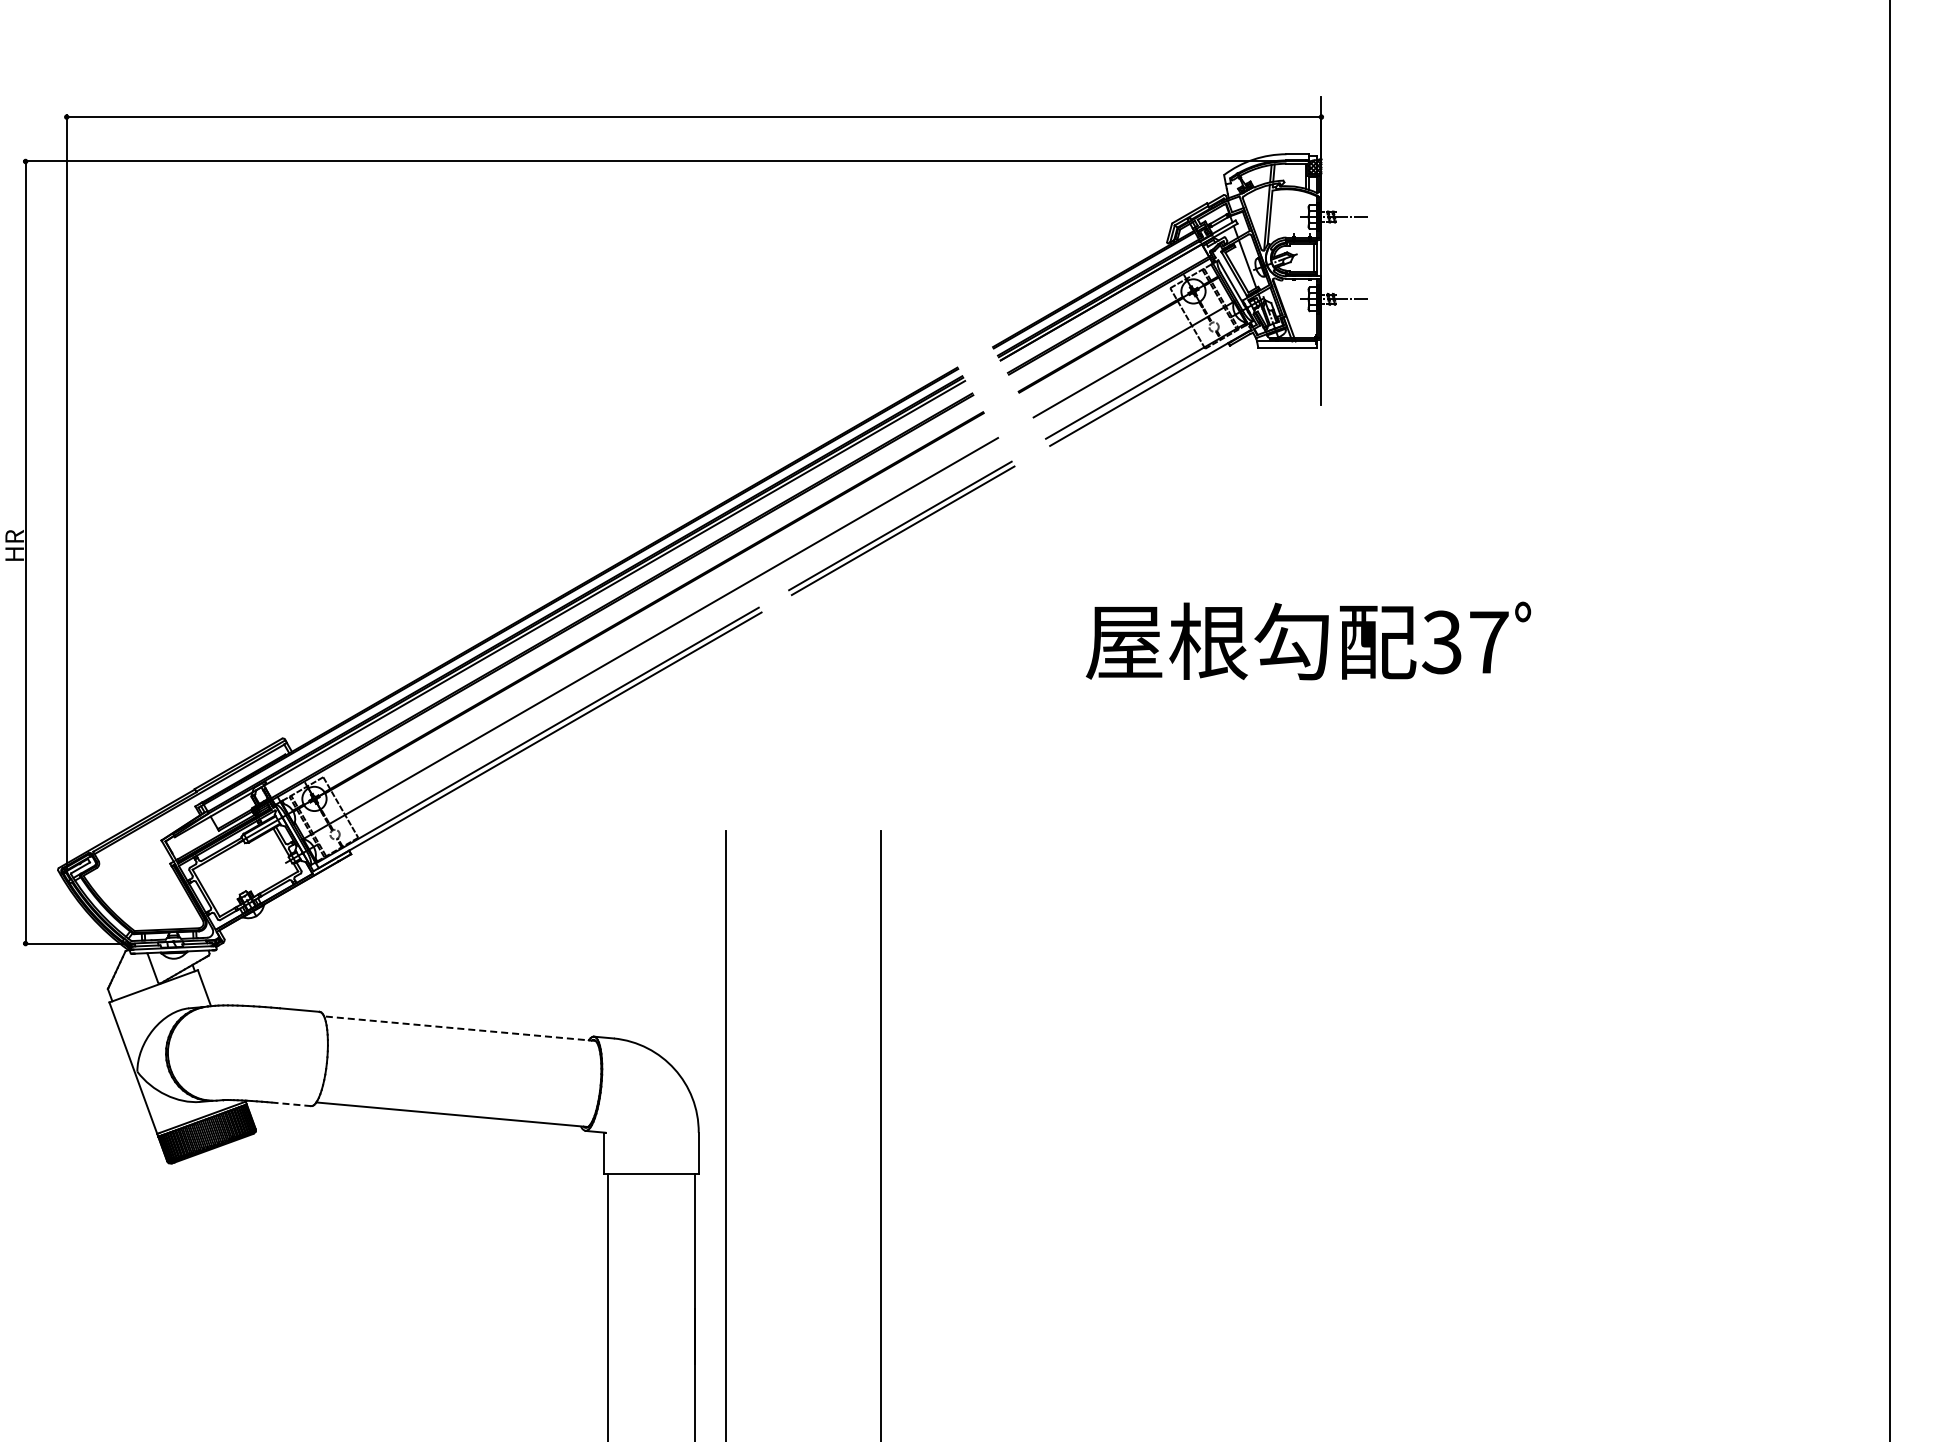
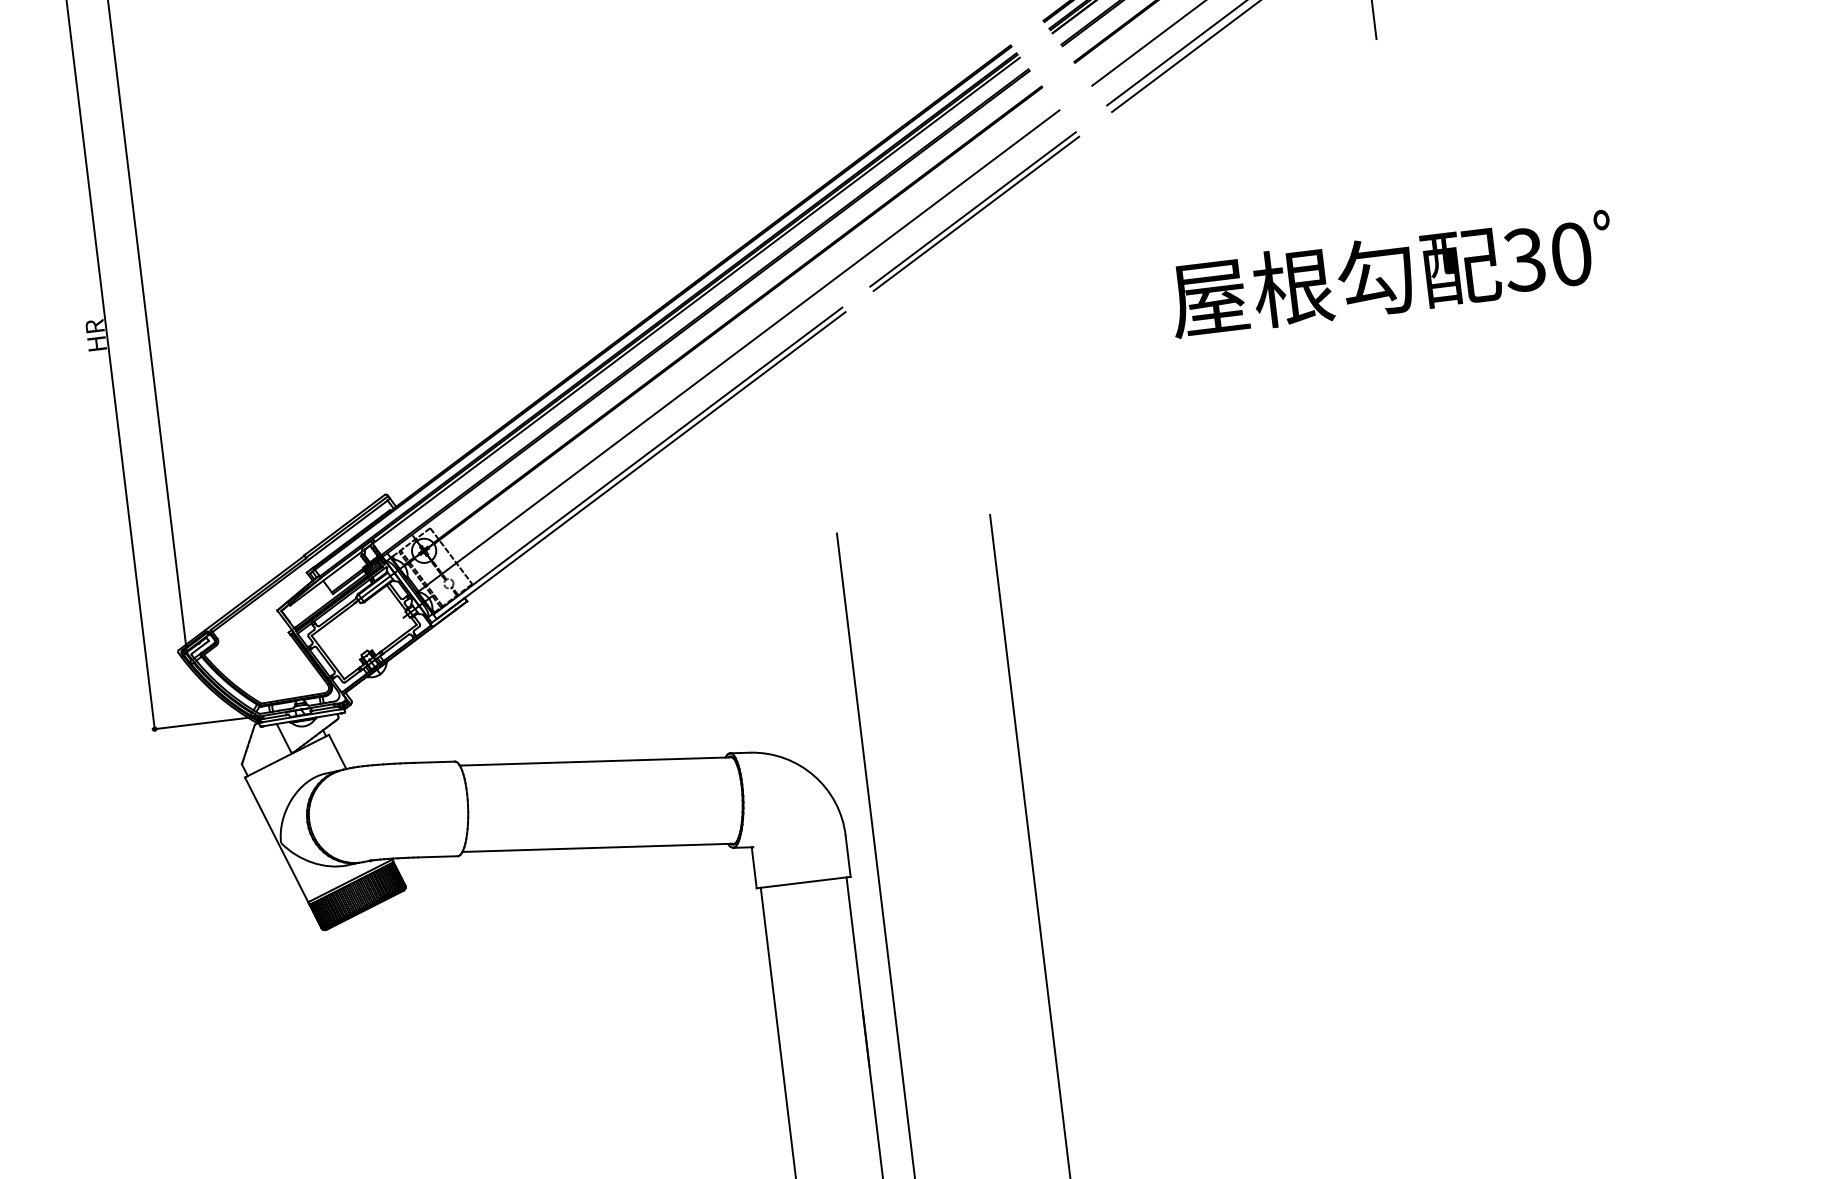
text: (1489, 642) -> (1571, 254), 37 -> 30
line: (459, 1028) -> (595, 761), dashed -> solid
line: (291, 1104) -> (438, 856), dashed -> solid

